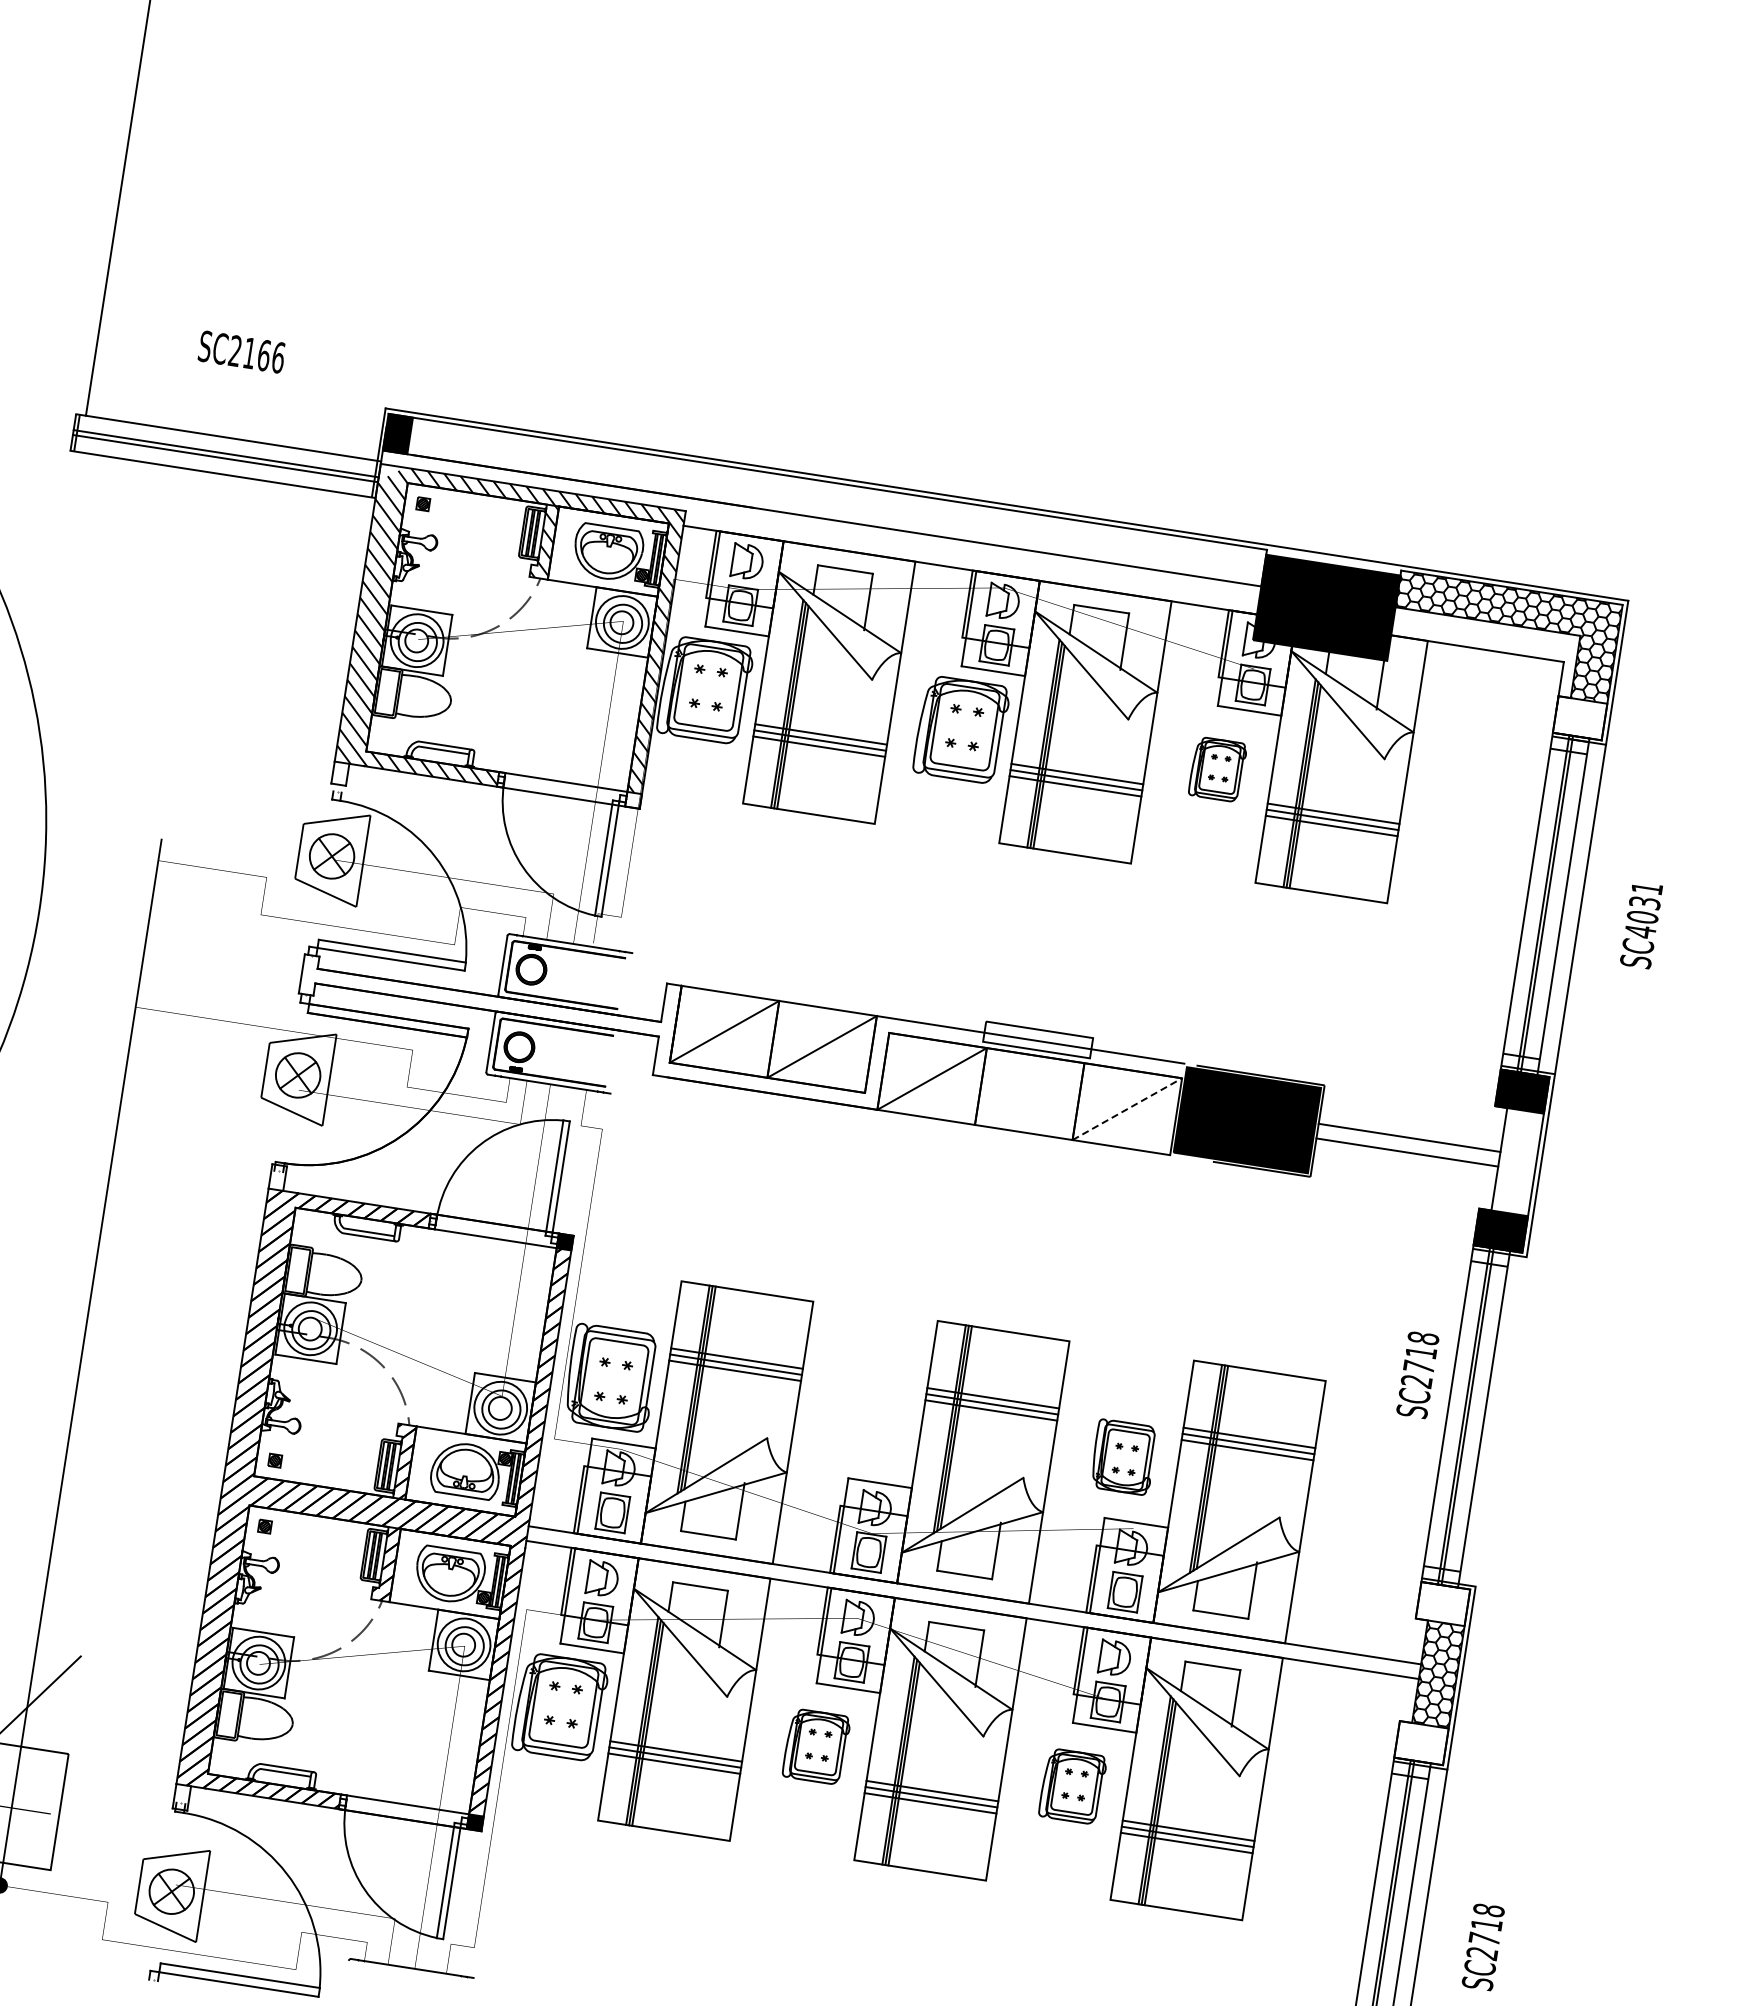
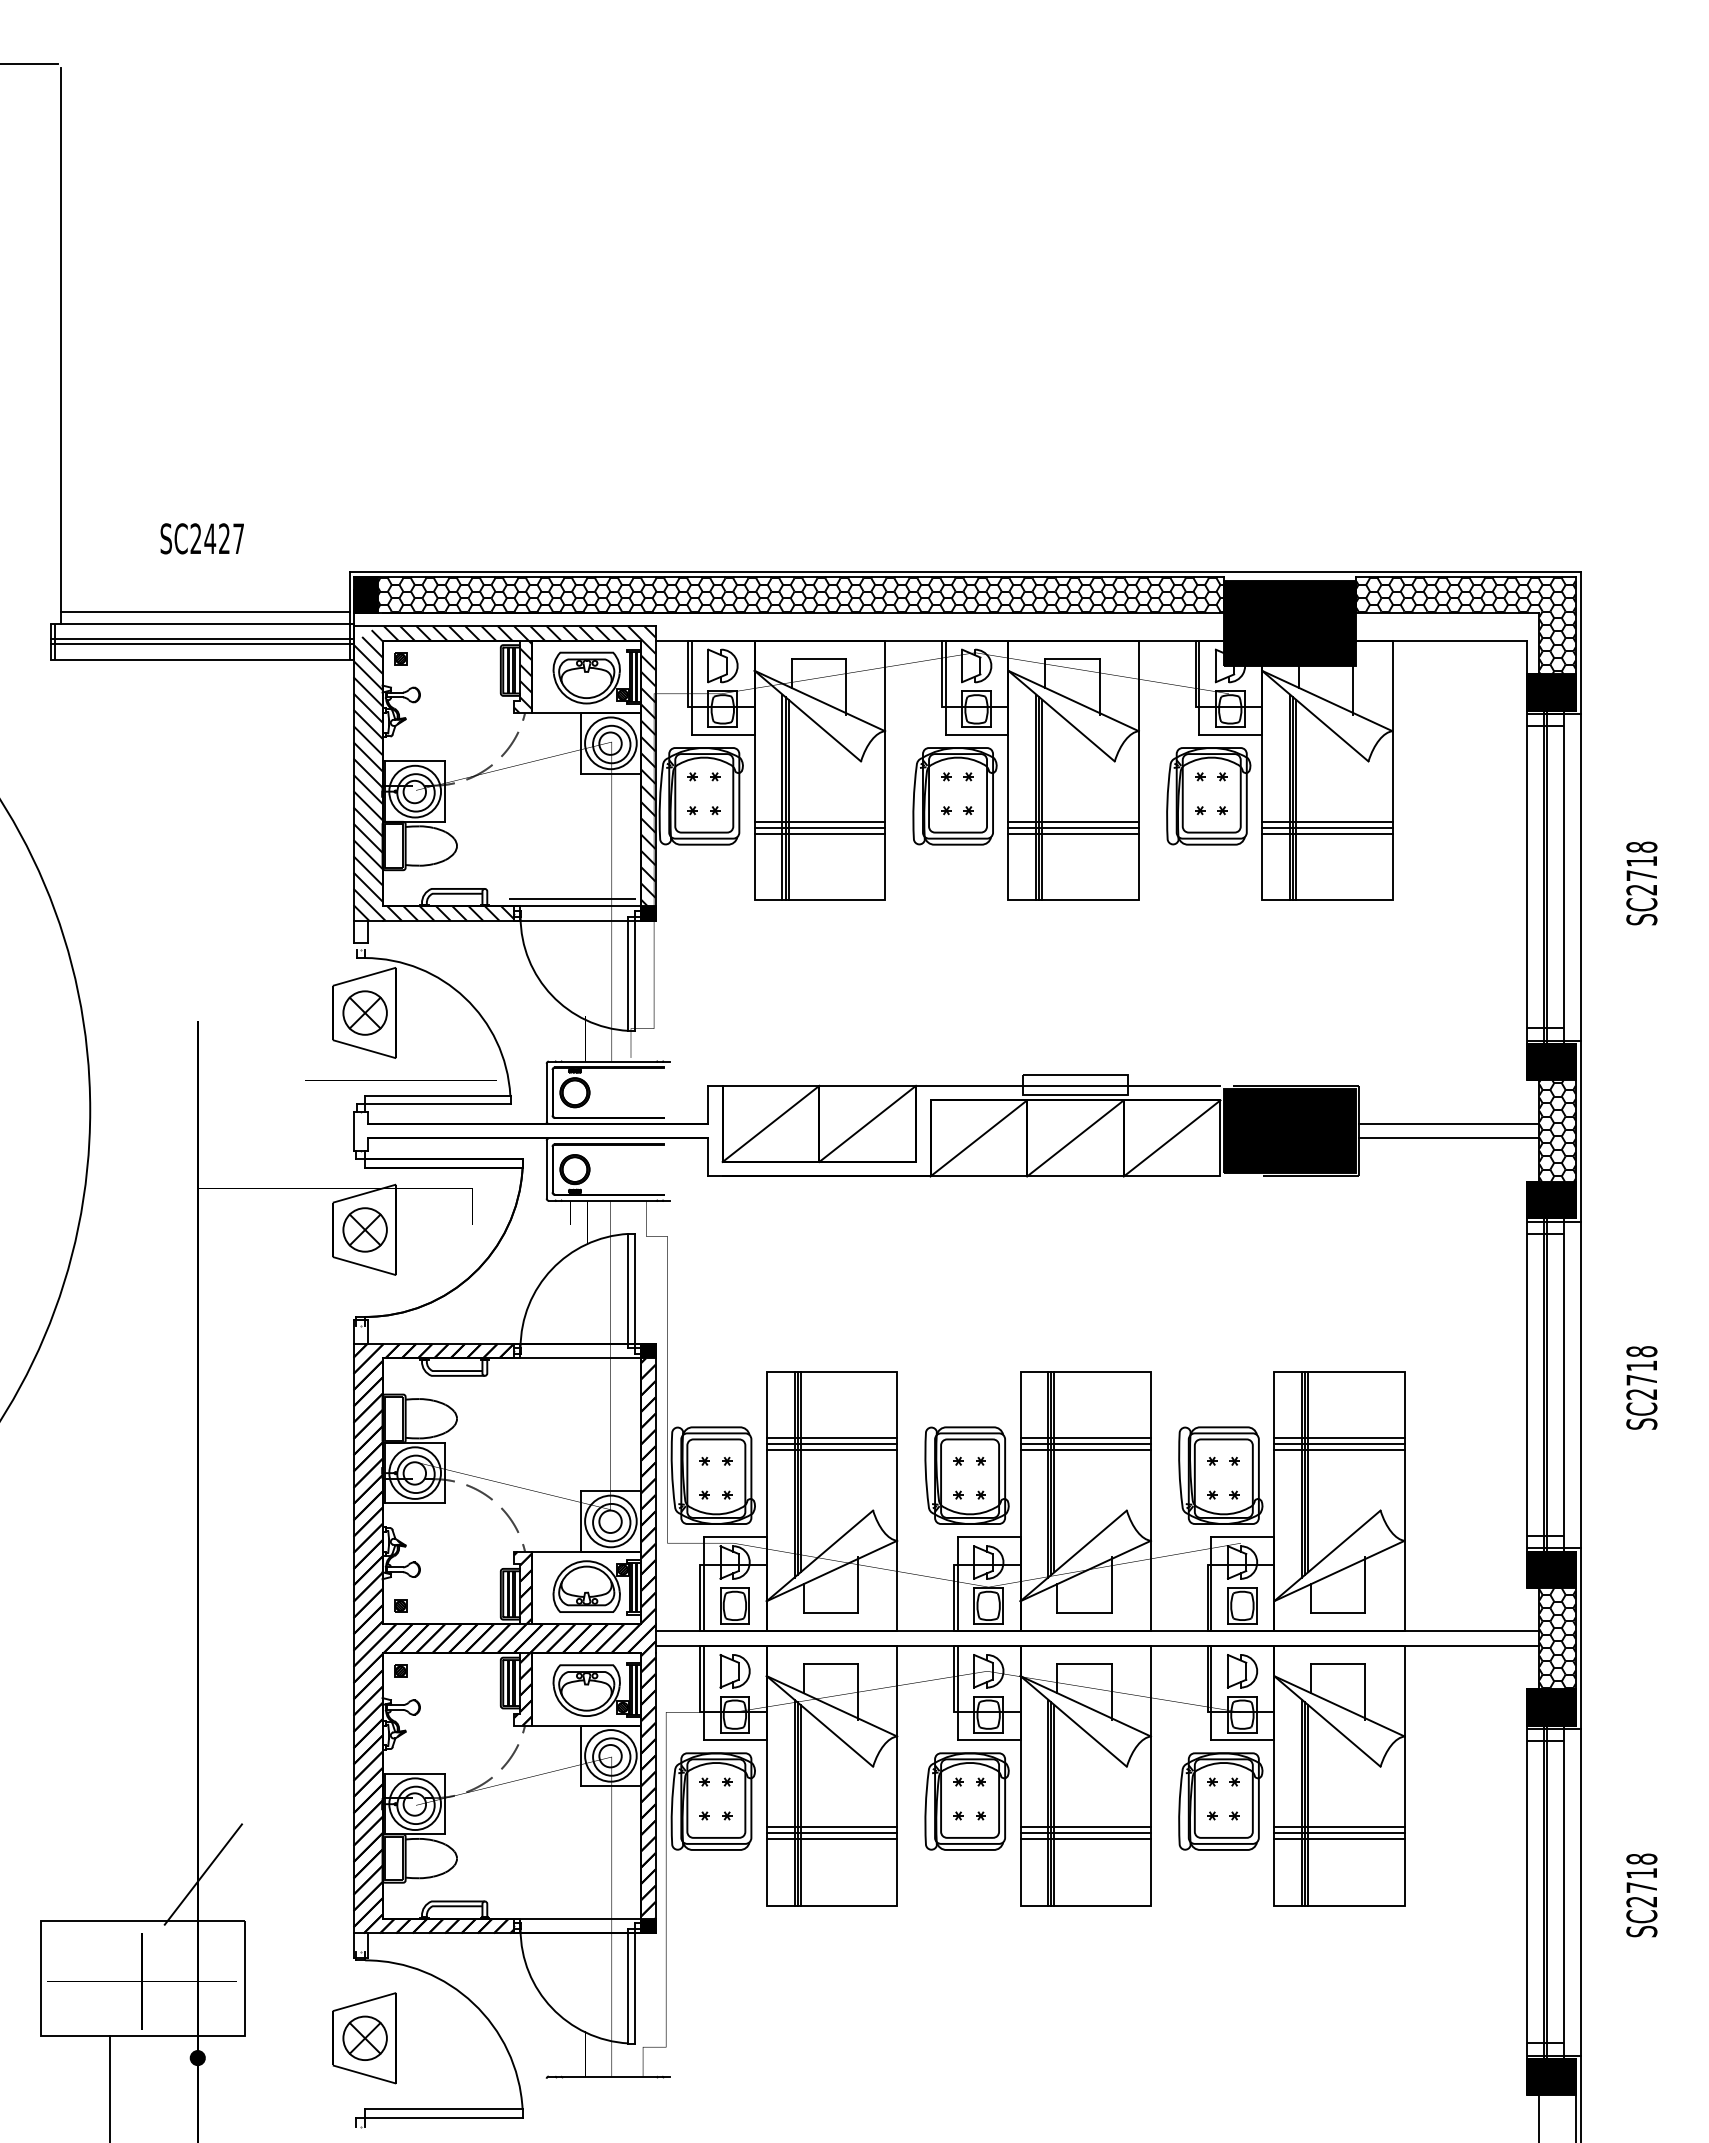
text: (264, 355) -> (224, 538), SC2166 -> SC2427
line: (233, 425) -> (205, 611), added
hatch: (837, 501) -> (800, 594), added
fill: (1580, 718) -> (1551, 692), added
part: (1217, 769) -> (1208, 796), size x1.67
line: (559, 774) -> (572, 899), added
fill: (633, 800) -> (648, 913), added
text: (1643, 909) -> (1641, 868), SC4031 -> SC2718
line: (1029, 1094) -> (1075, 1138), added
line: (1127, 1109) -> (1172, 1138), dashed -> solid
hatch: (1517, 1161) -> (1557, 1130), added
text: (1417, 1374) -> (1641, 1387), moved
part: (866, 1417) -> (966, 1475), added
line: (1501, 1421) -> (1580, 1384), added
part: (1123, 1457) -> (1220, 1475), size x1.43
fill: (1443, 1603) -> (1551, 1569), added
fill: (1421, 1743) -> (1551, 1707), added
part: (816, 1746) -> (966, 1801), size x1.43
part: (1072, 1786) -> (1220, 1801), size x1.43

